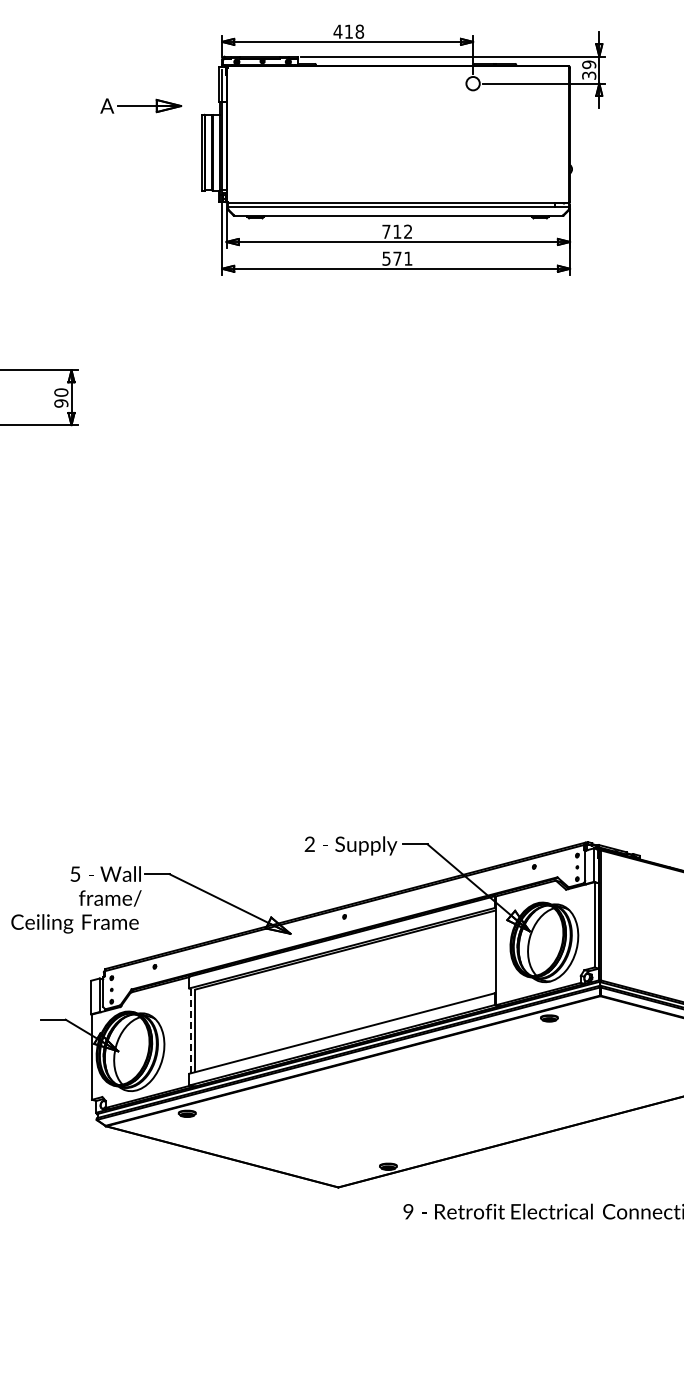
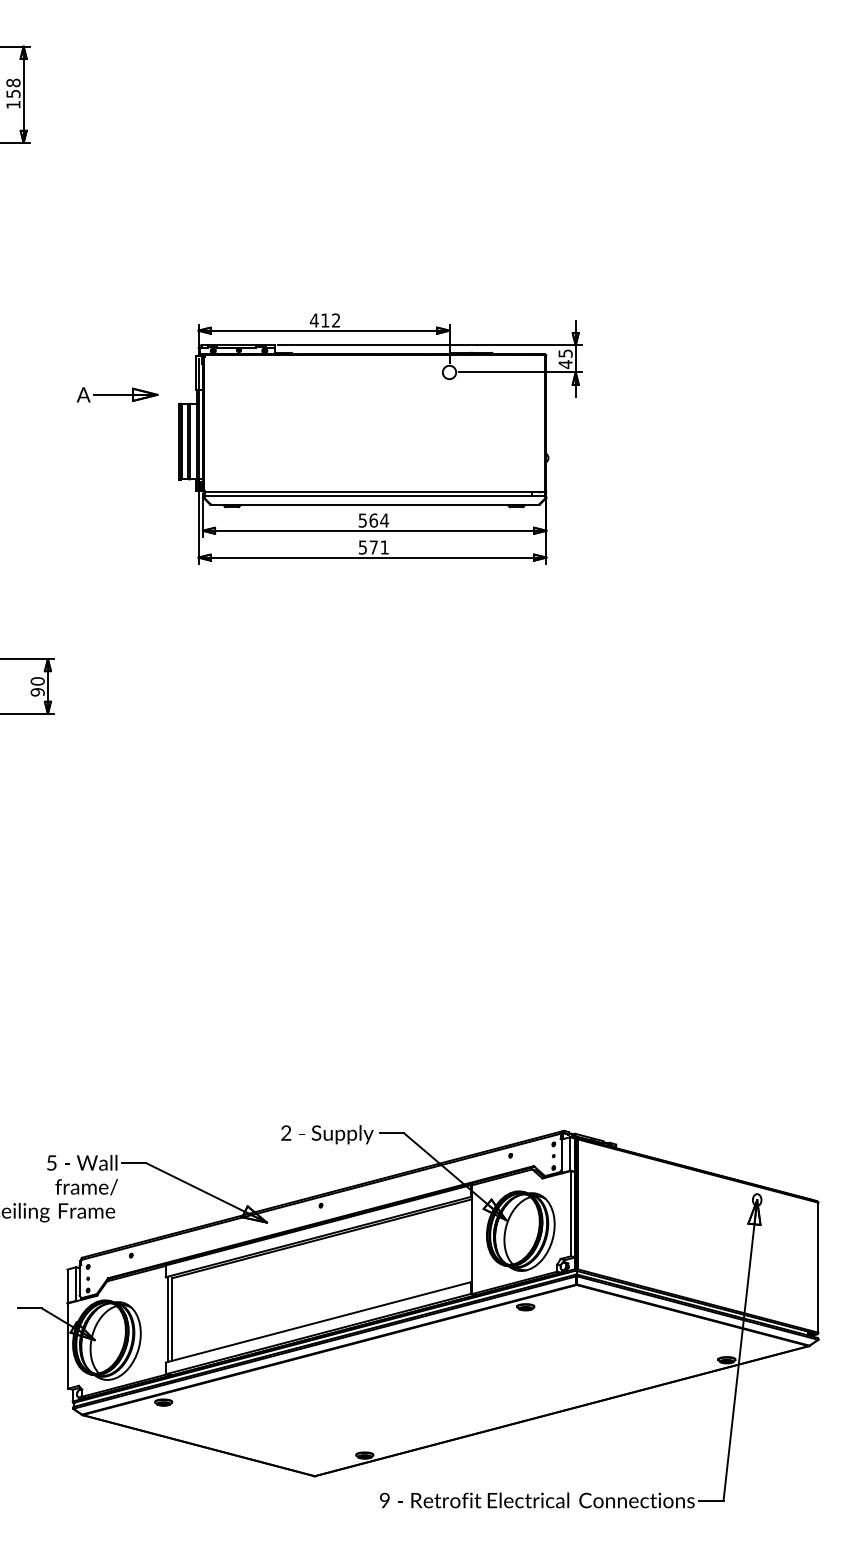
text: (360, 31) -> (336, 320), 418 -> 412
text: (589, 70) -> (565, 359), 39 -> 45
text: (397, 231) -> (373, 520), 712 -> 564
line: (191, 1030) -> (167, 1319), dashed -> solid

